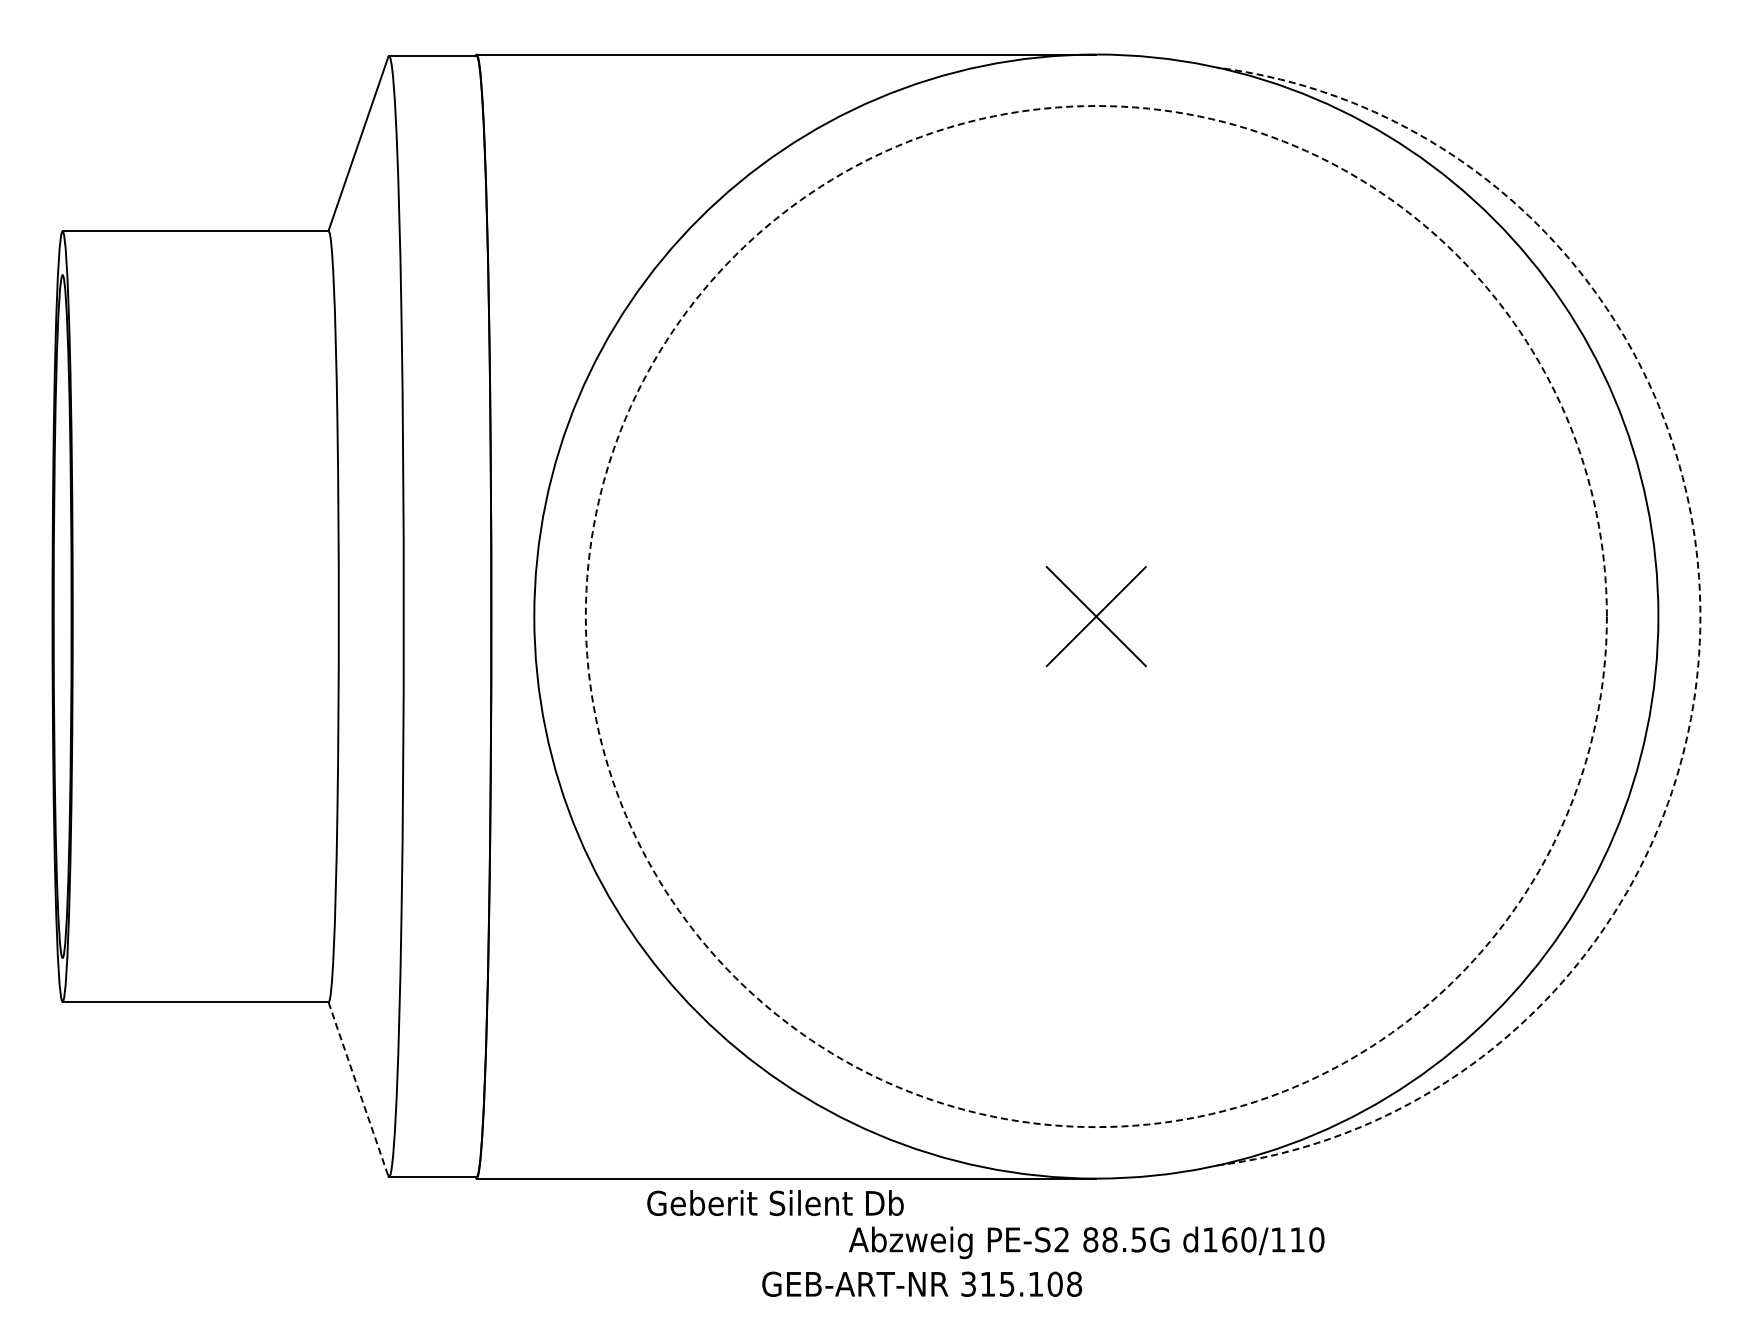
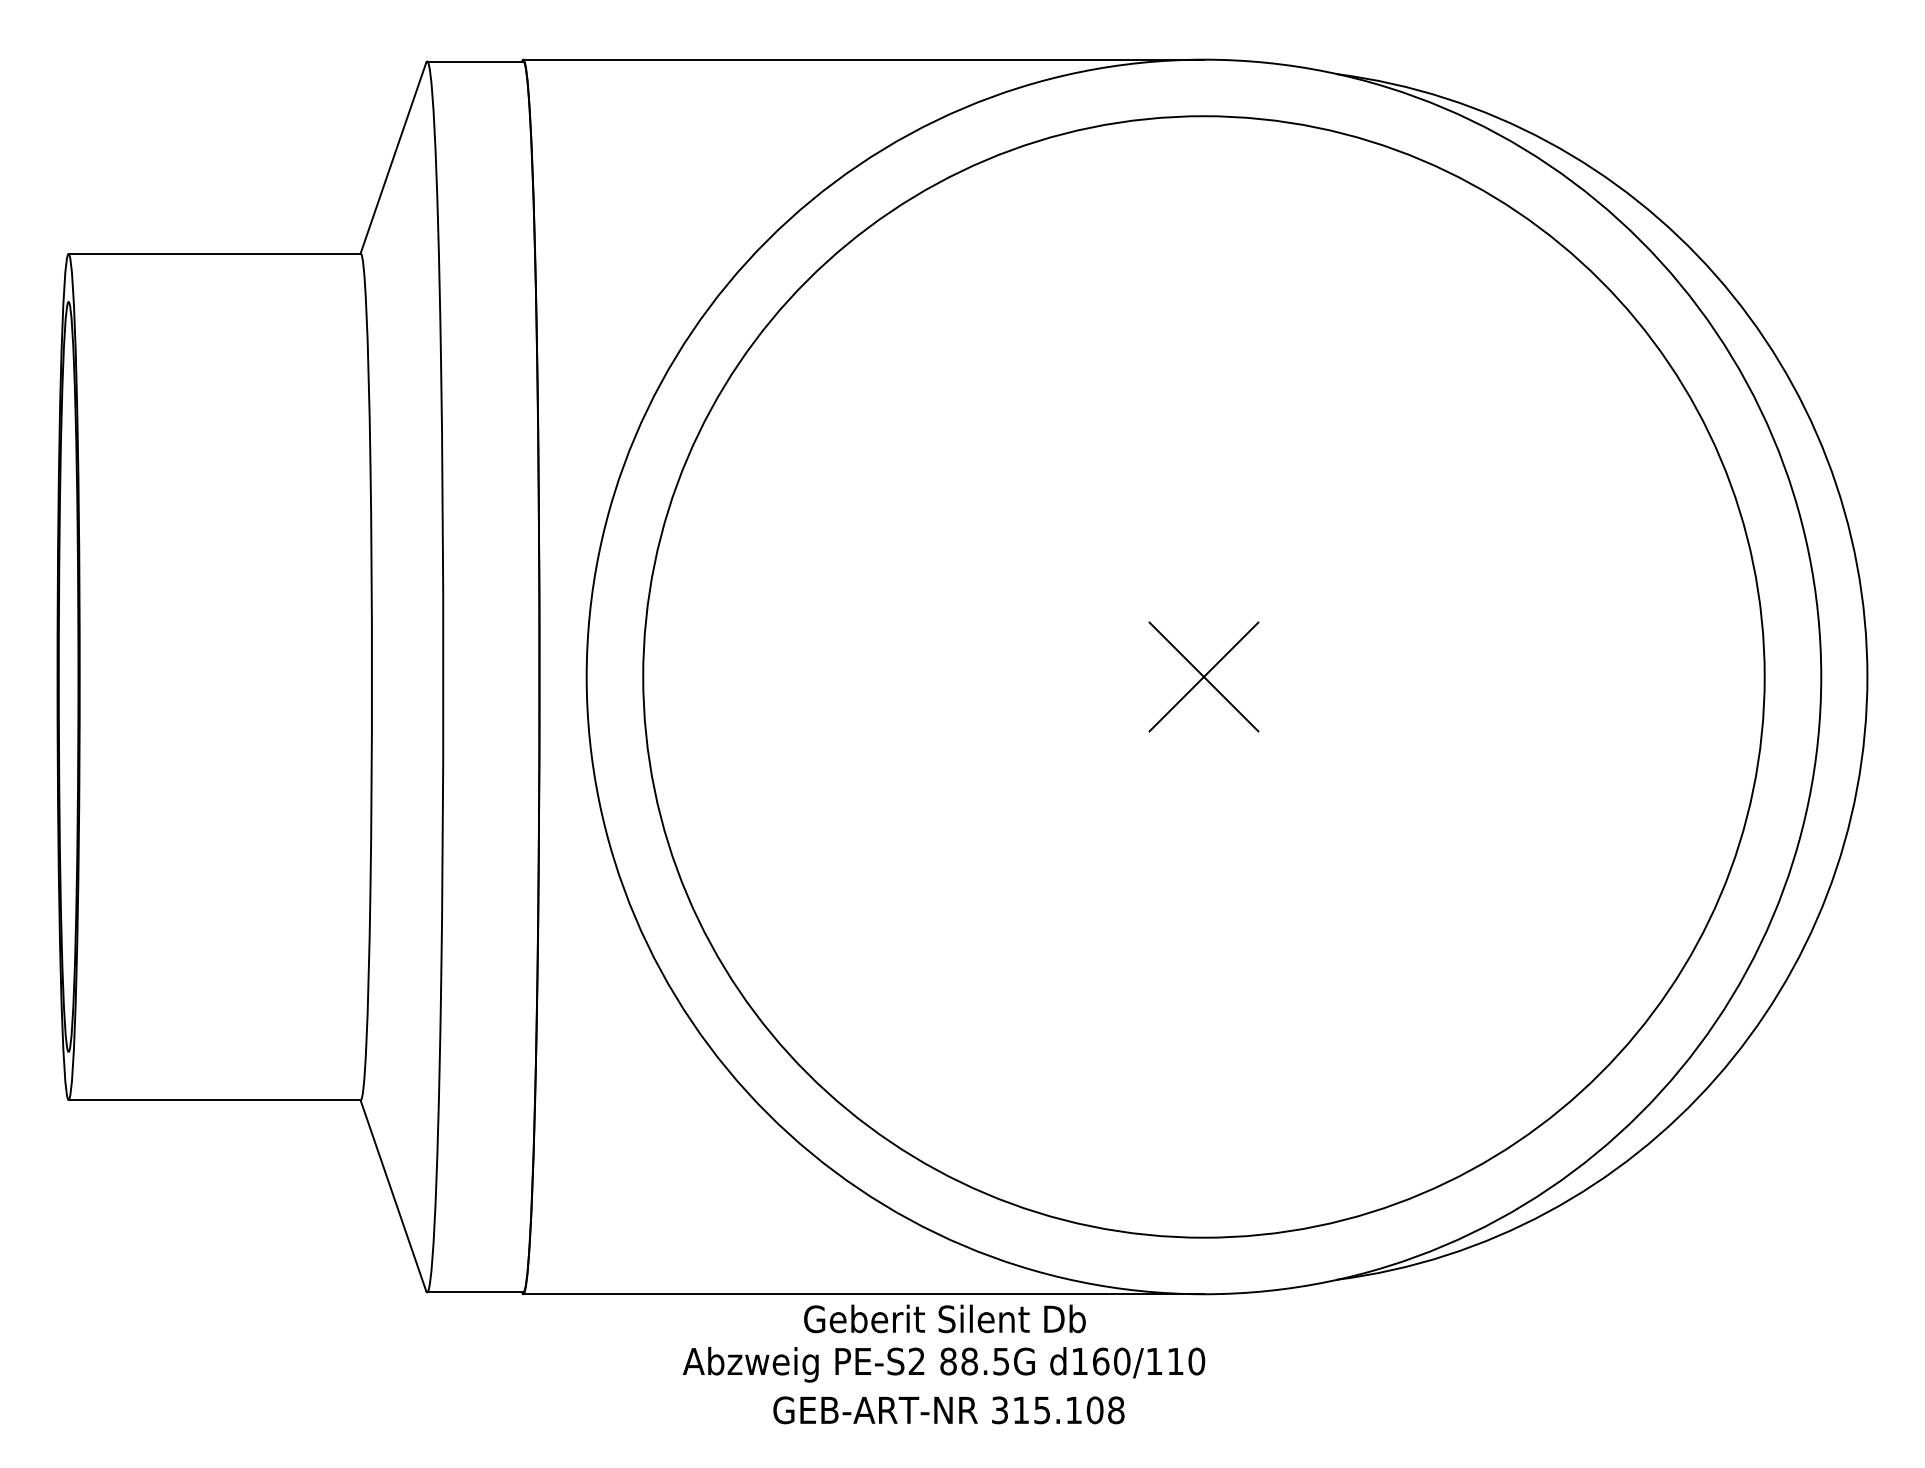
circle: (1095, 616) -> (1203, 676), dashed -> solid
arc: (1700, 616) -> (1867, 676), dashed -> solid
line: (358, 1088) -> (393, 1195), dashed -> solid
text: (775, 1202) -> (944, 1318), moved
text: (1086, 1242) -> (943, 1364), moved
text: (922, 1283) -> (949, 1409), moved

